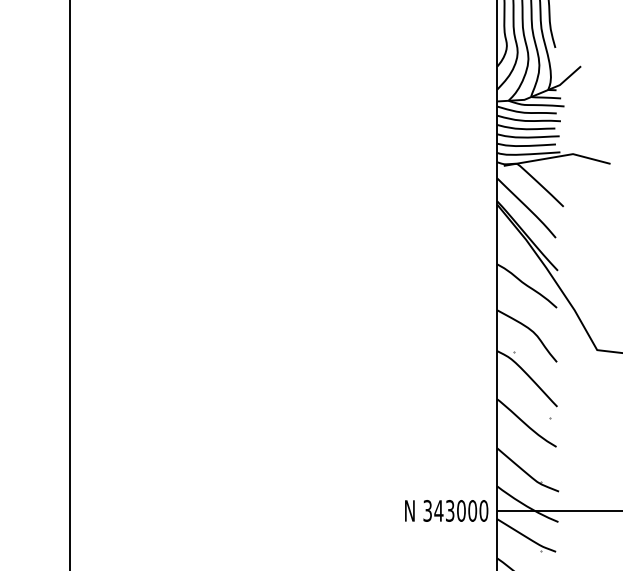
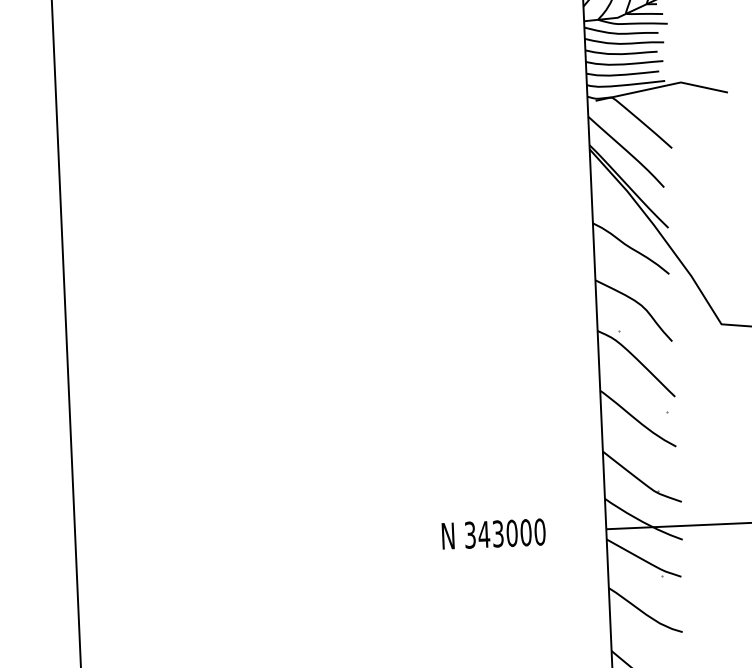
text: (446, 510) -> (493, 533), moved

